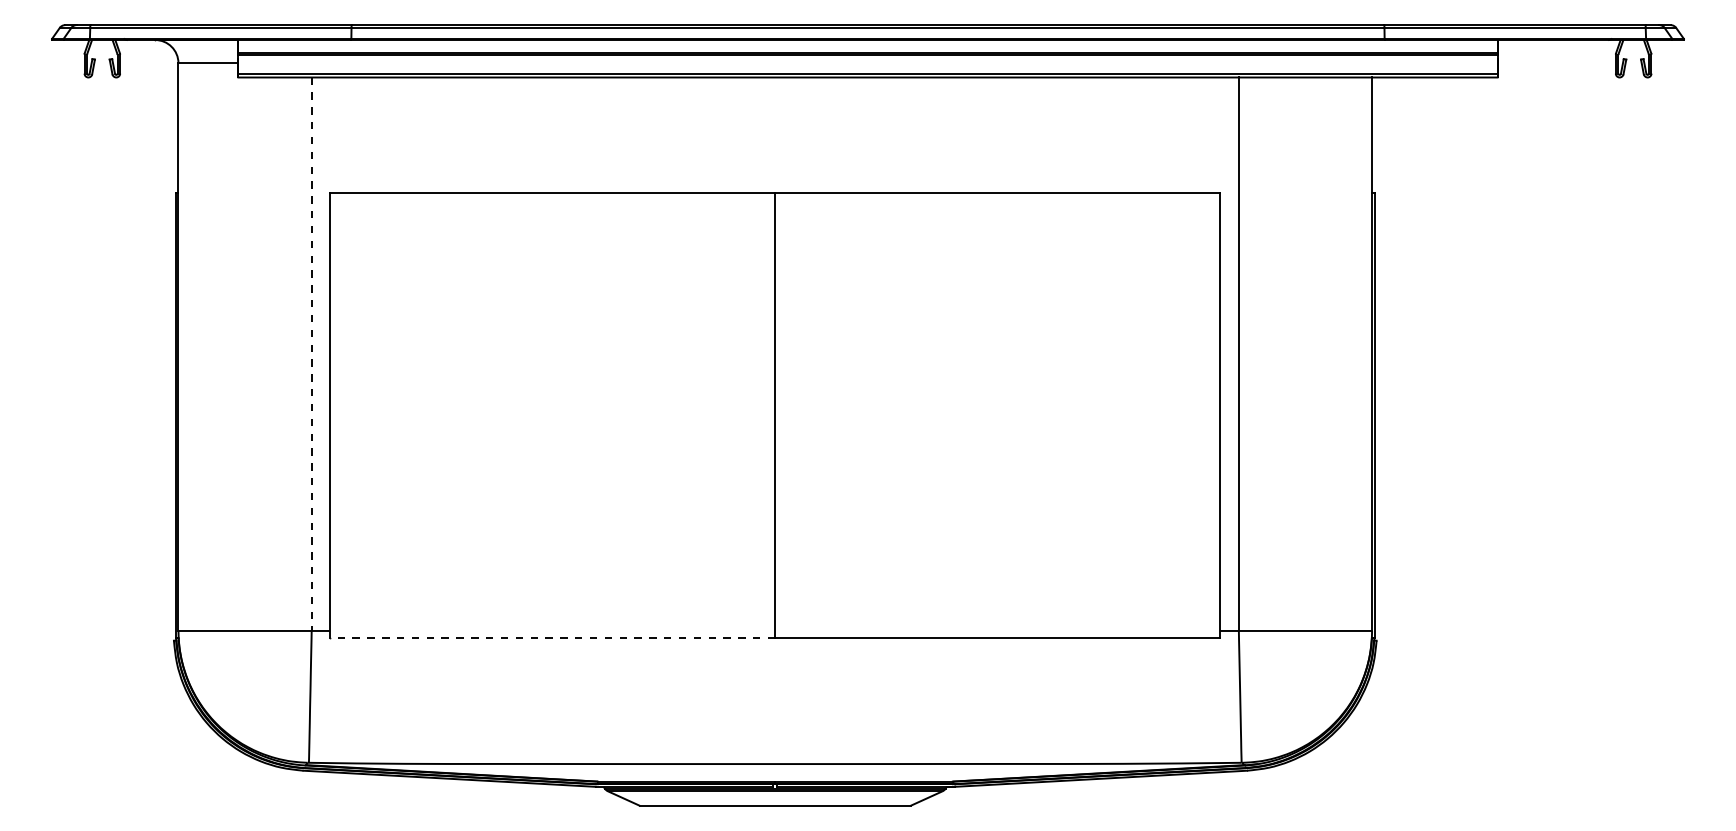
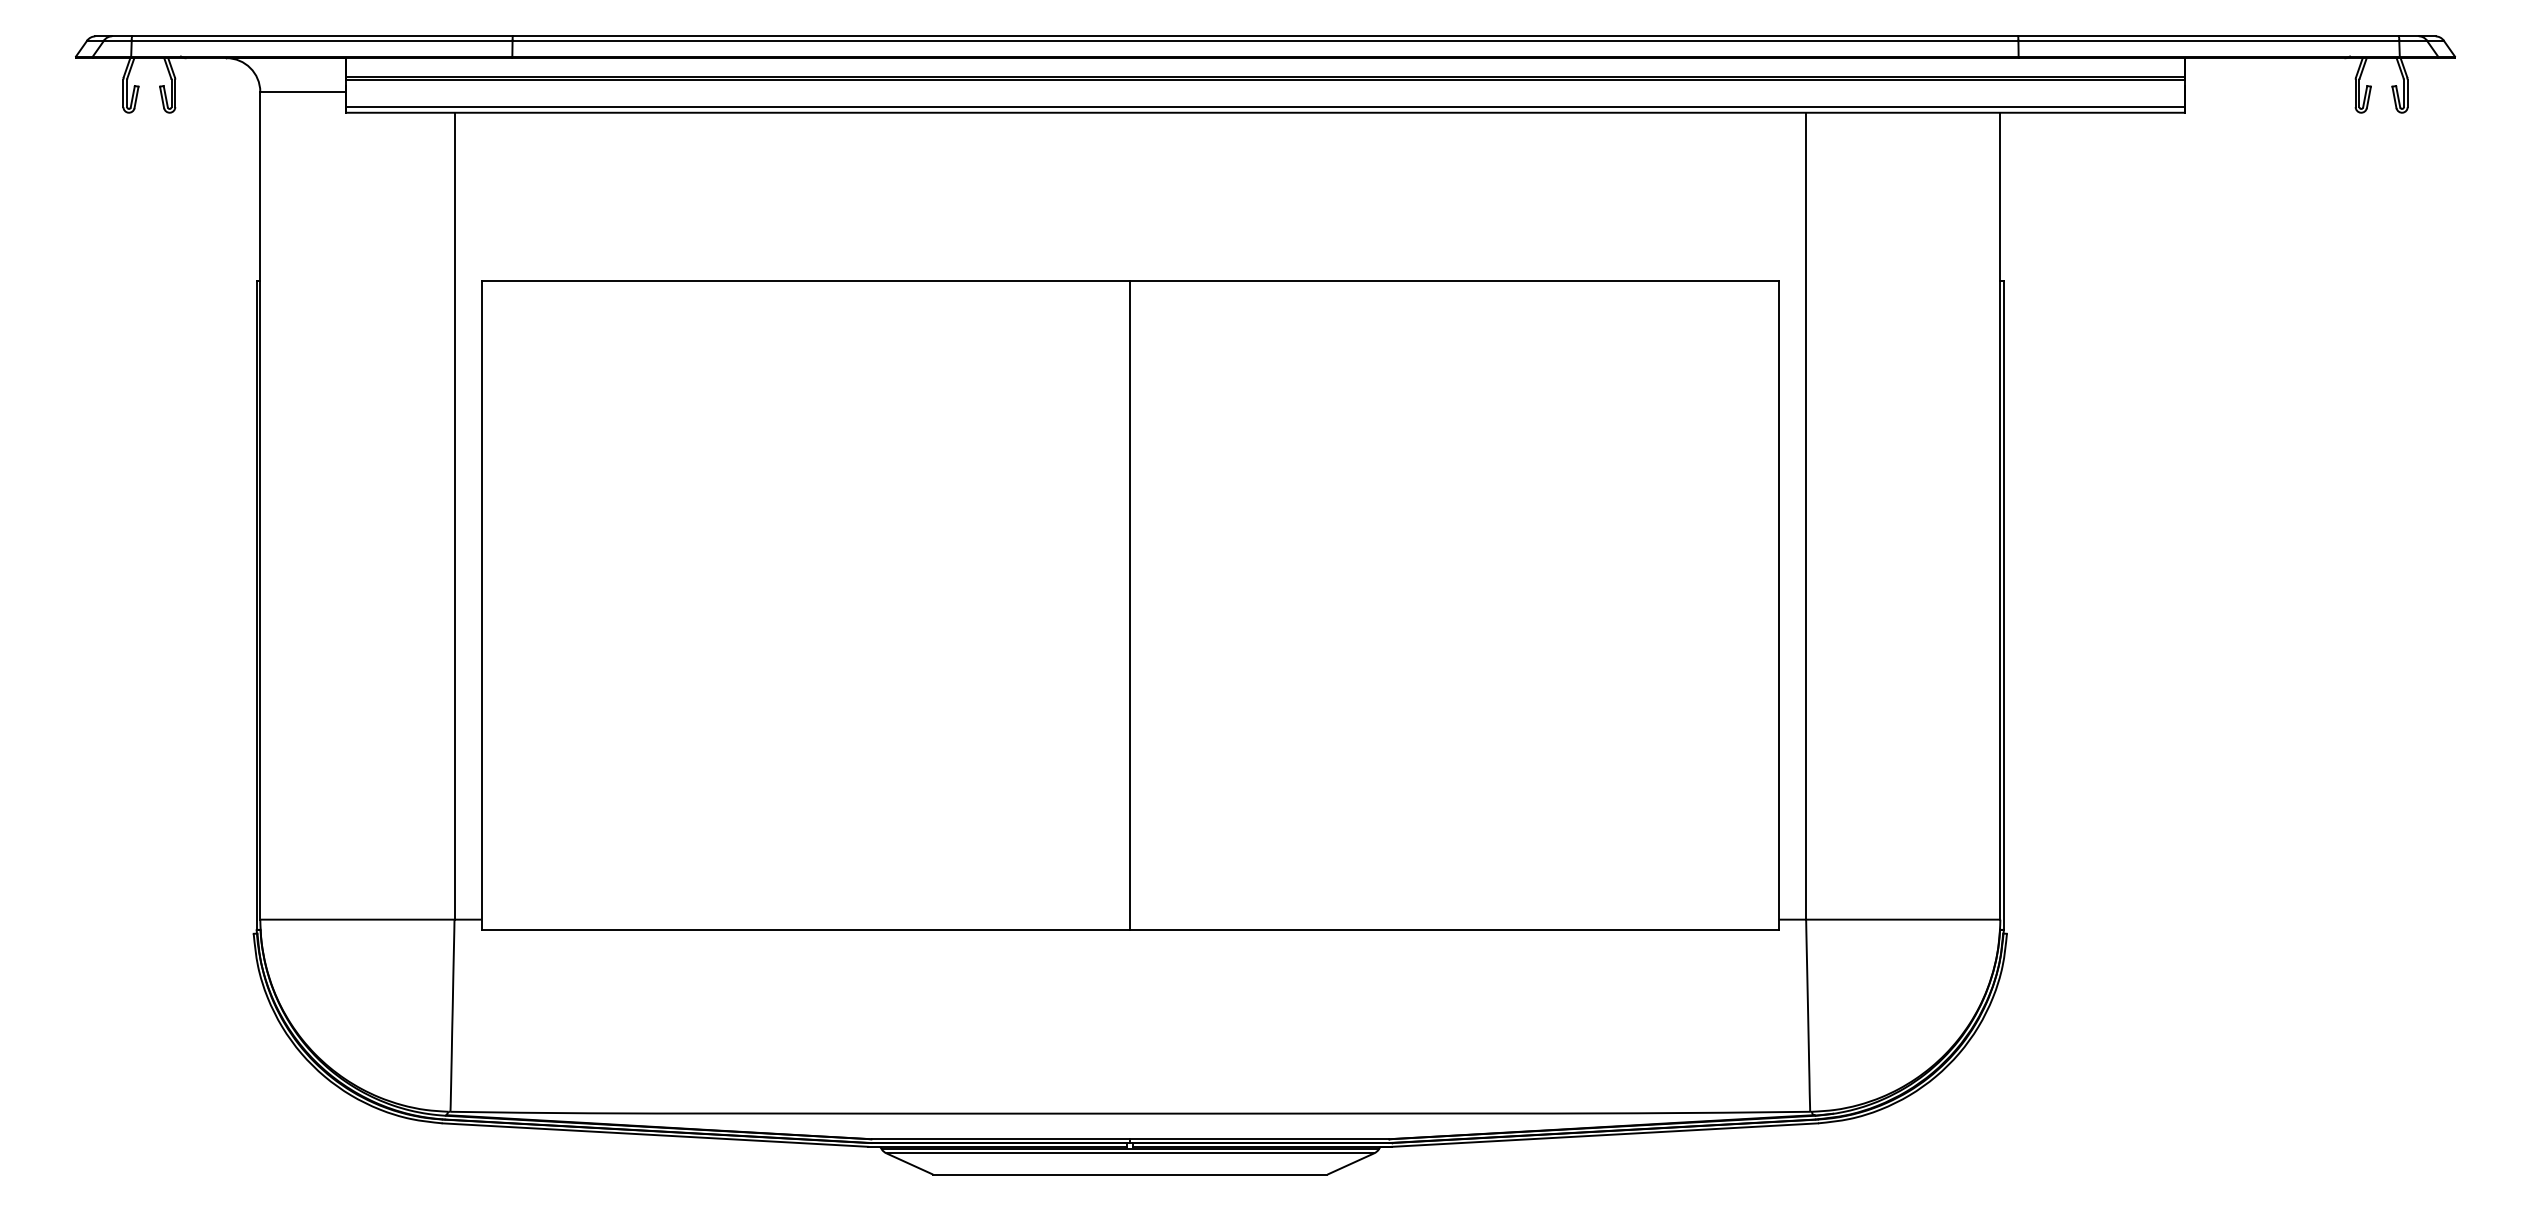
line: (311, 354) -> (454, 516), dashed -> solid
line: (552, 637) -> (805, 929), dashed -> solid

